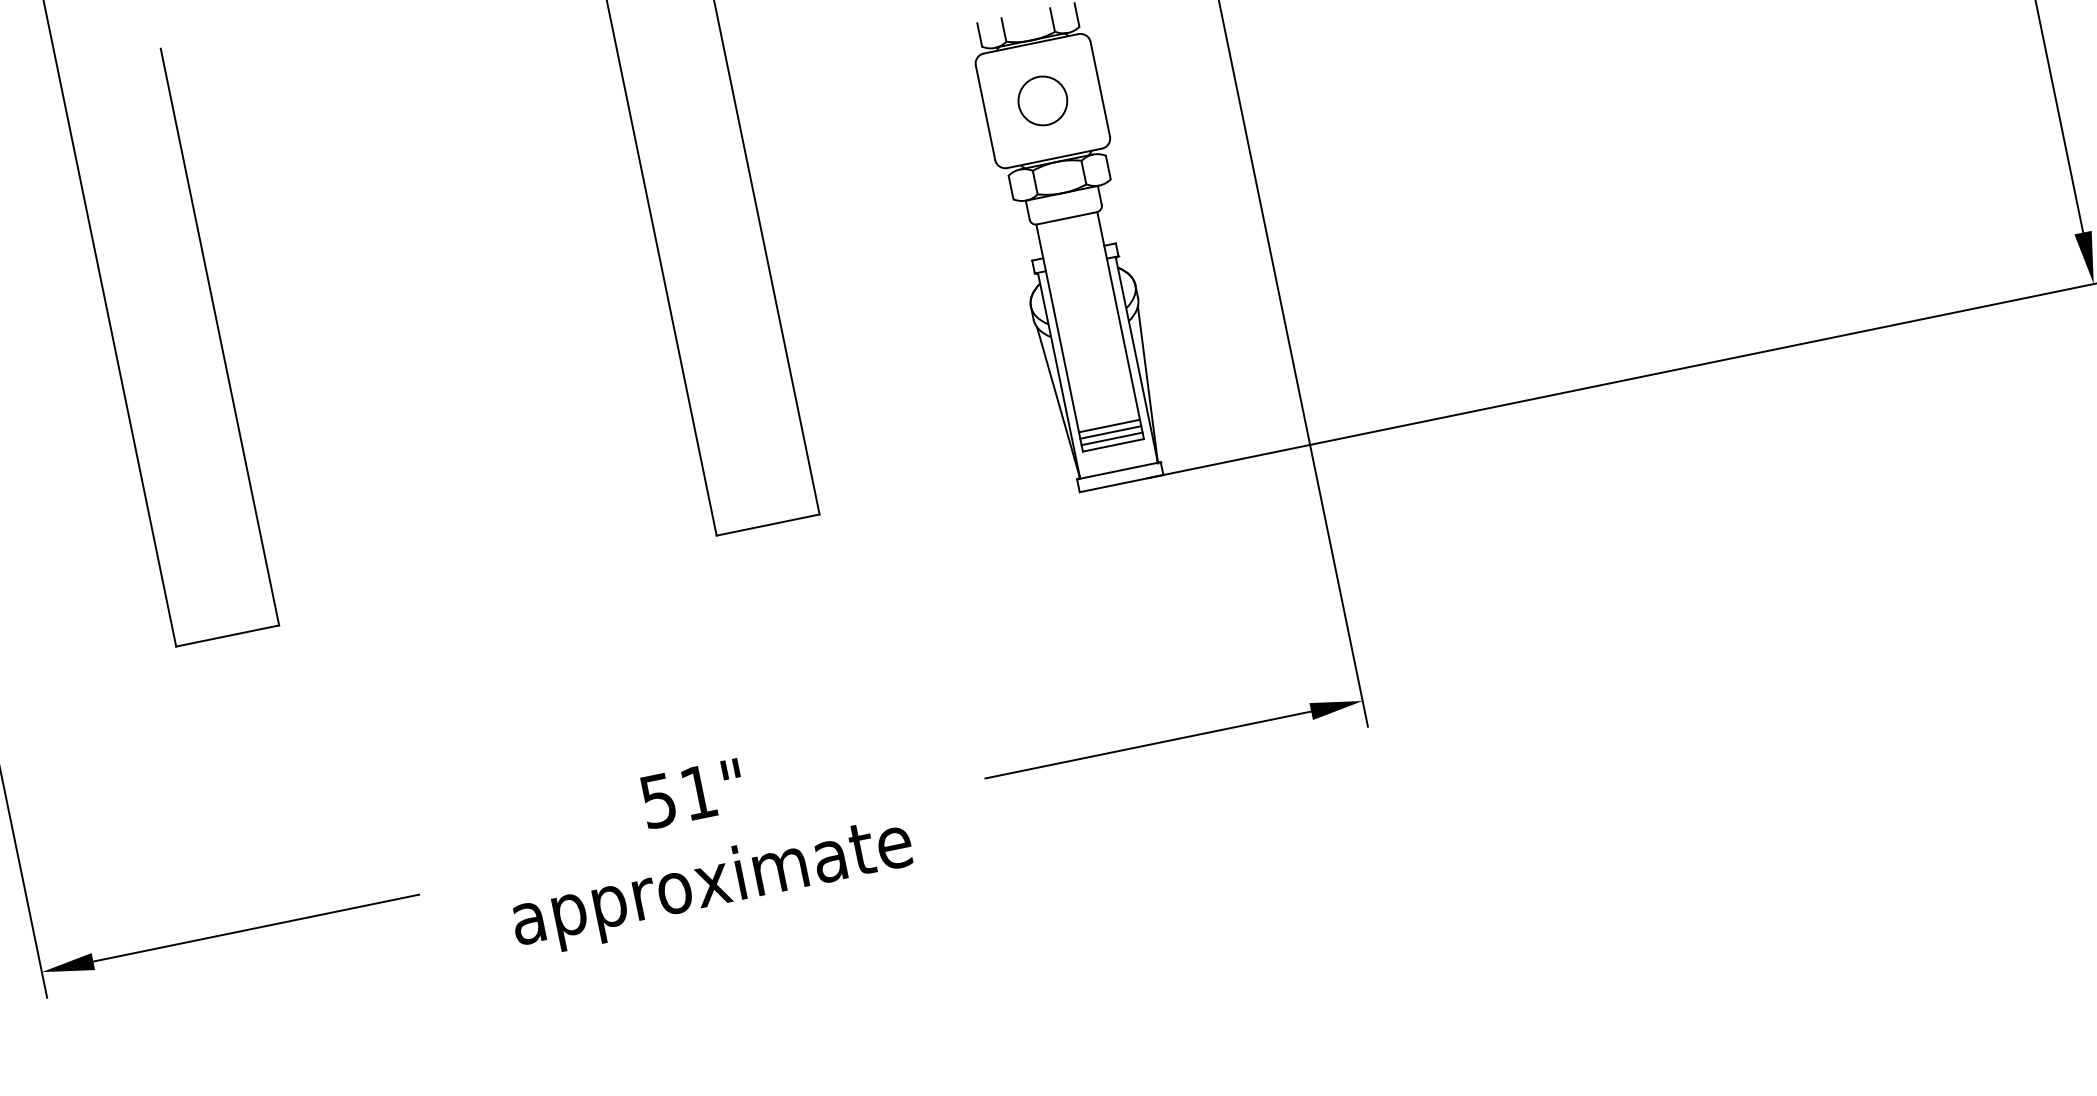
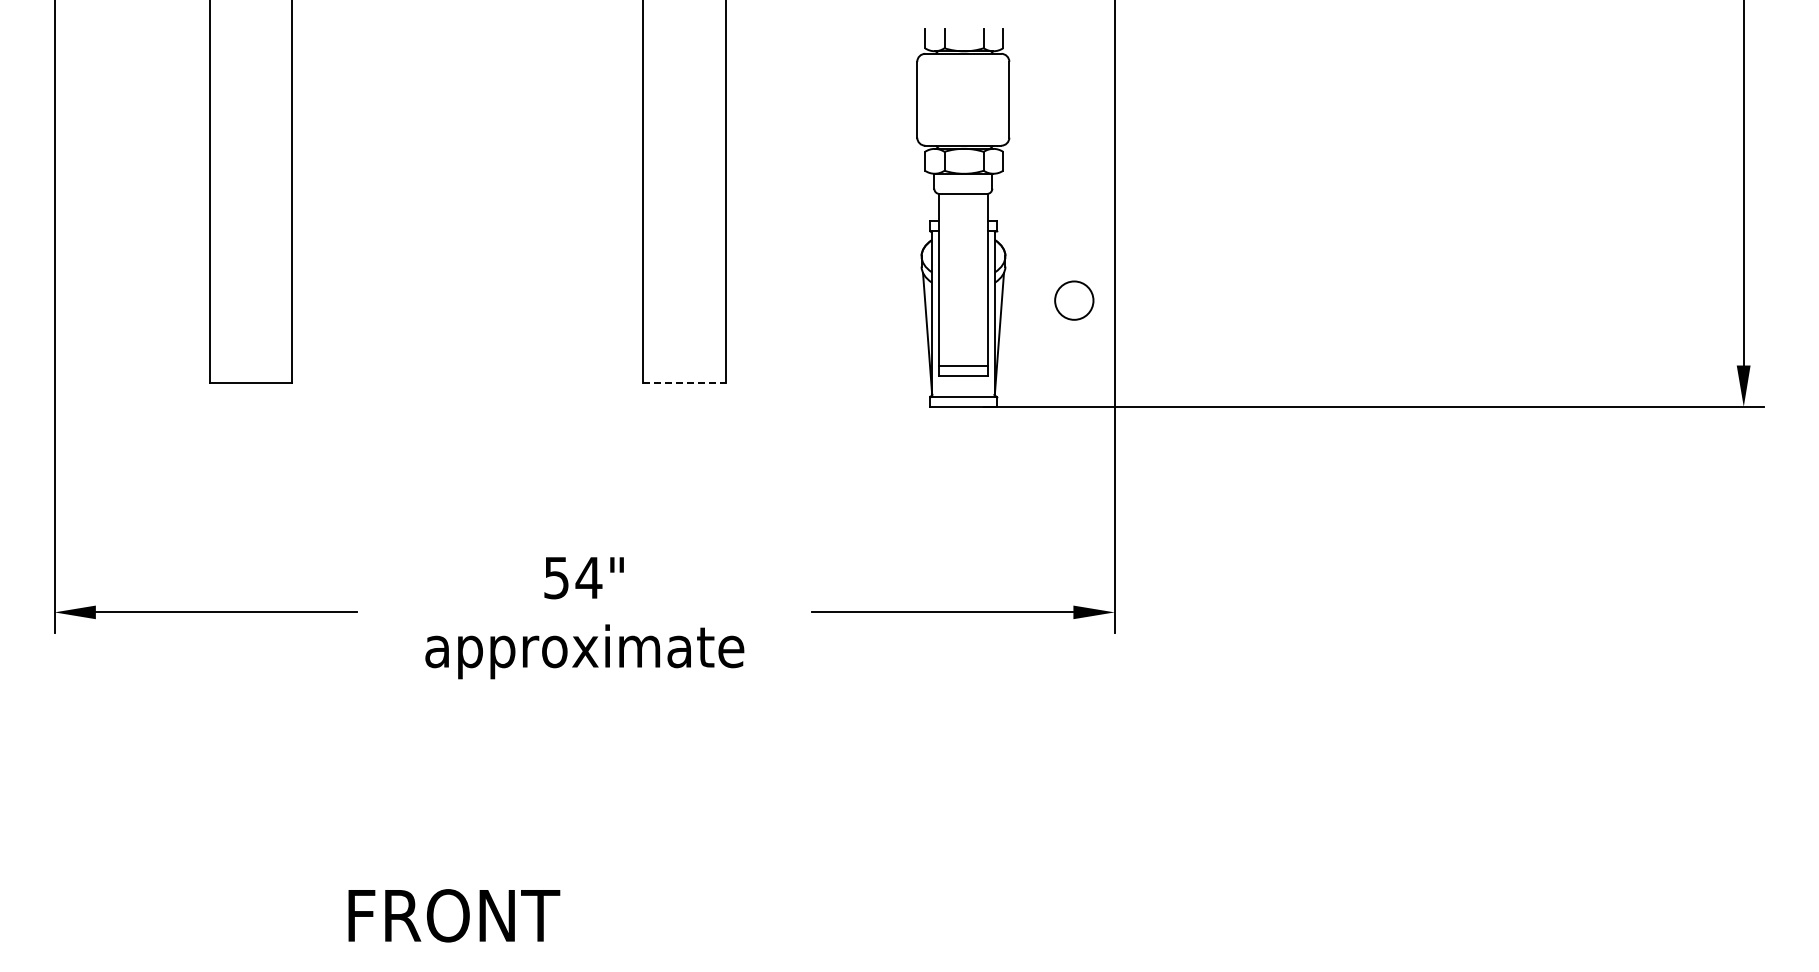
circle: (1043, 100) -> (1074, 300), moved
line: (1108, 426) -> (962, 360), removed
line: (1111, 438) -> (962, 370), removed
line: (769, 524) -> (685, 382), solid -> dashed
text: (698, 792) -> (588, 577), 51" -> 54"

